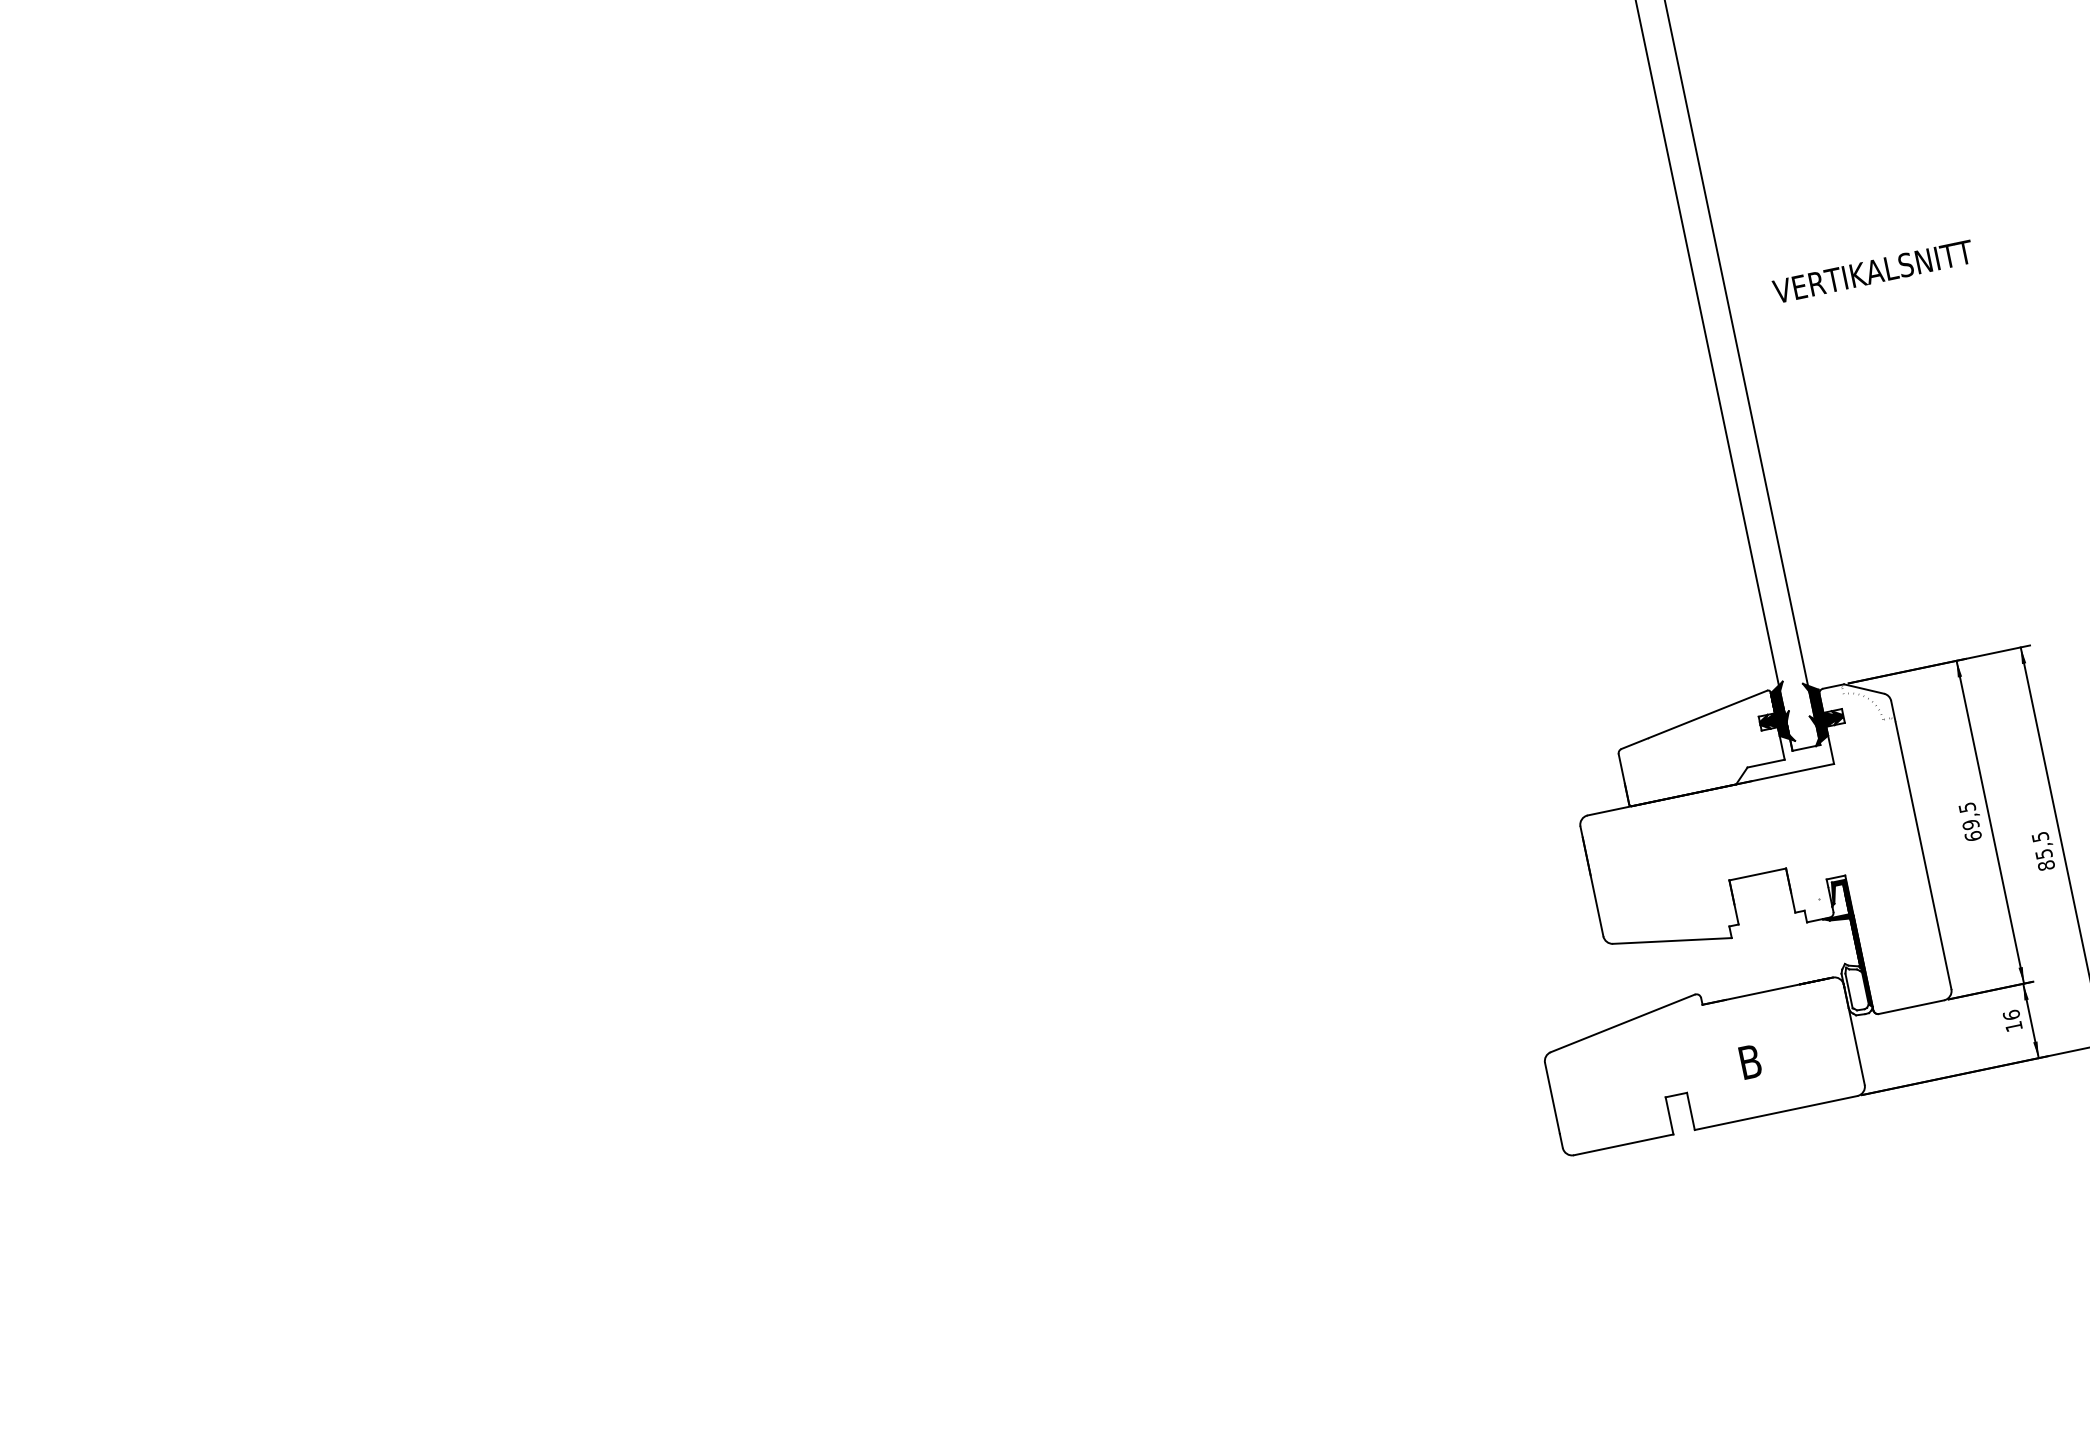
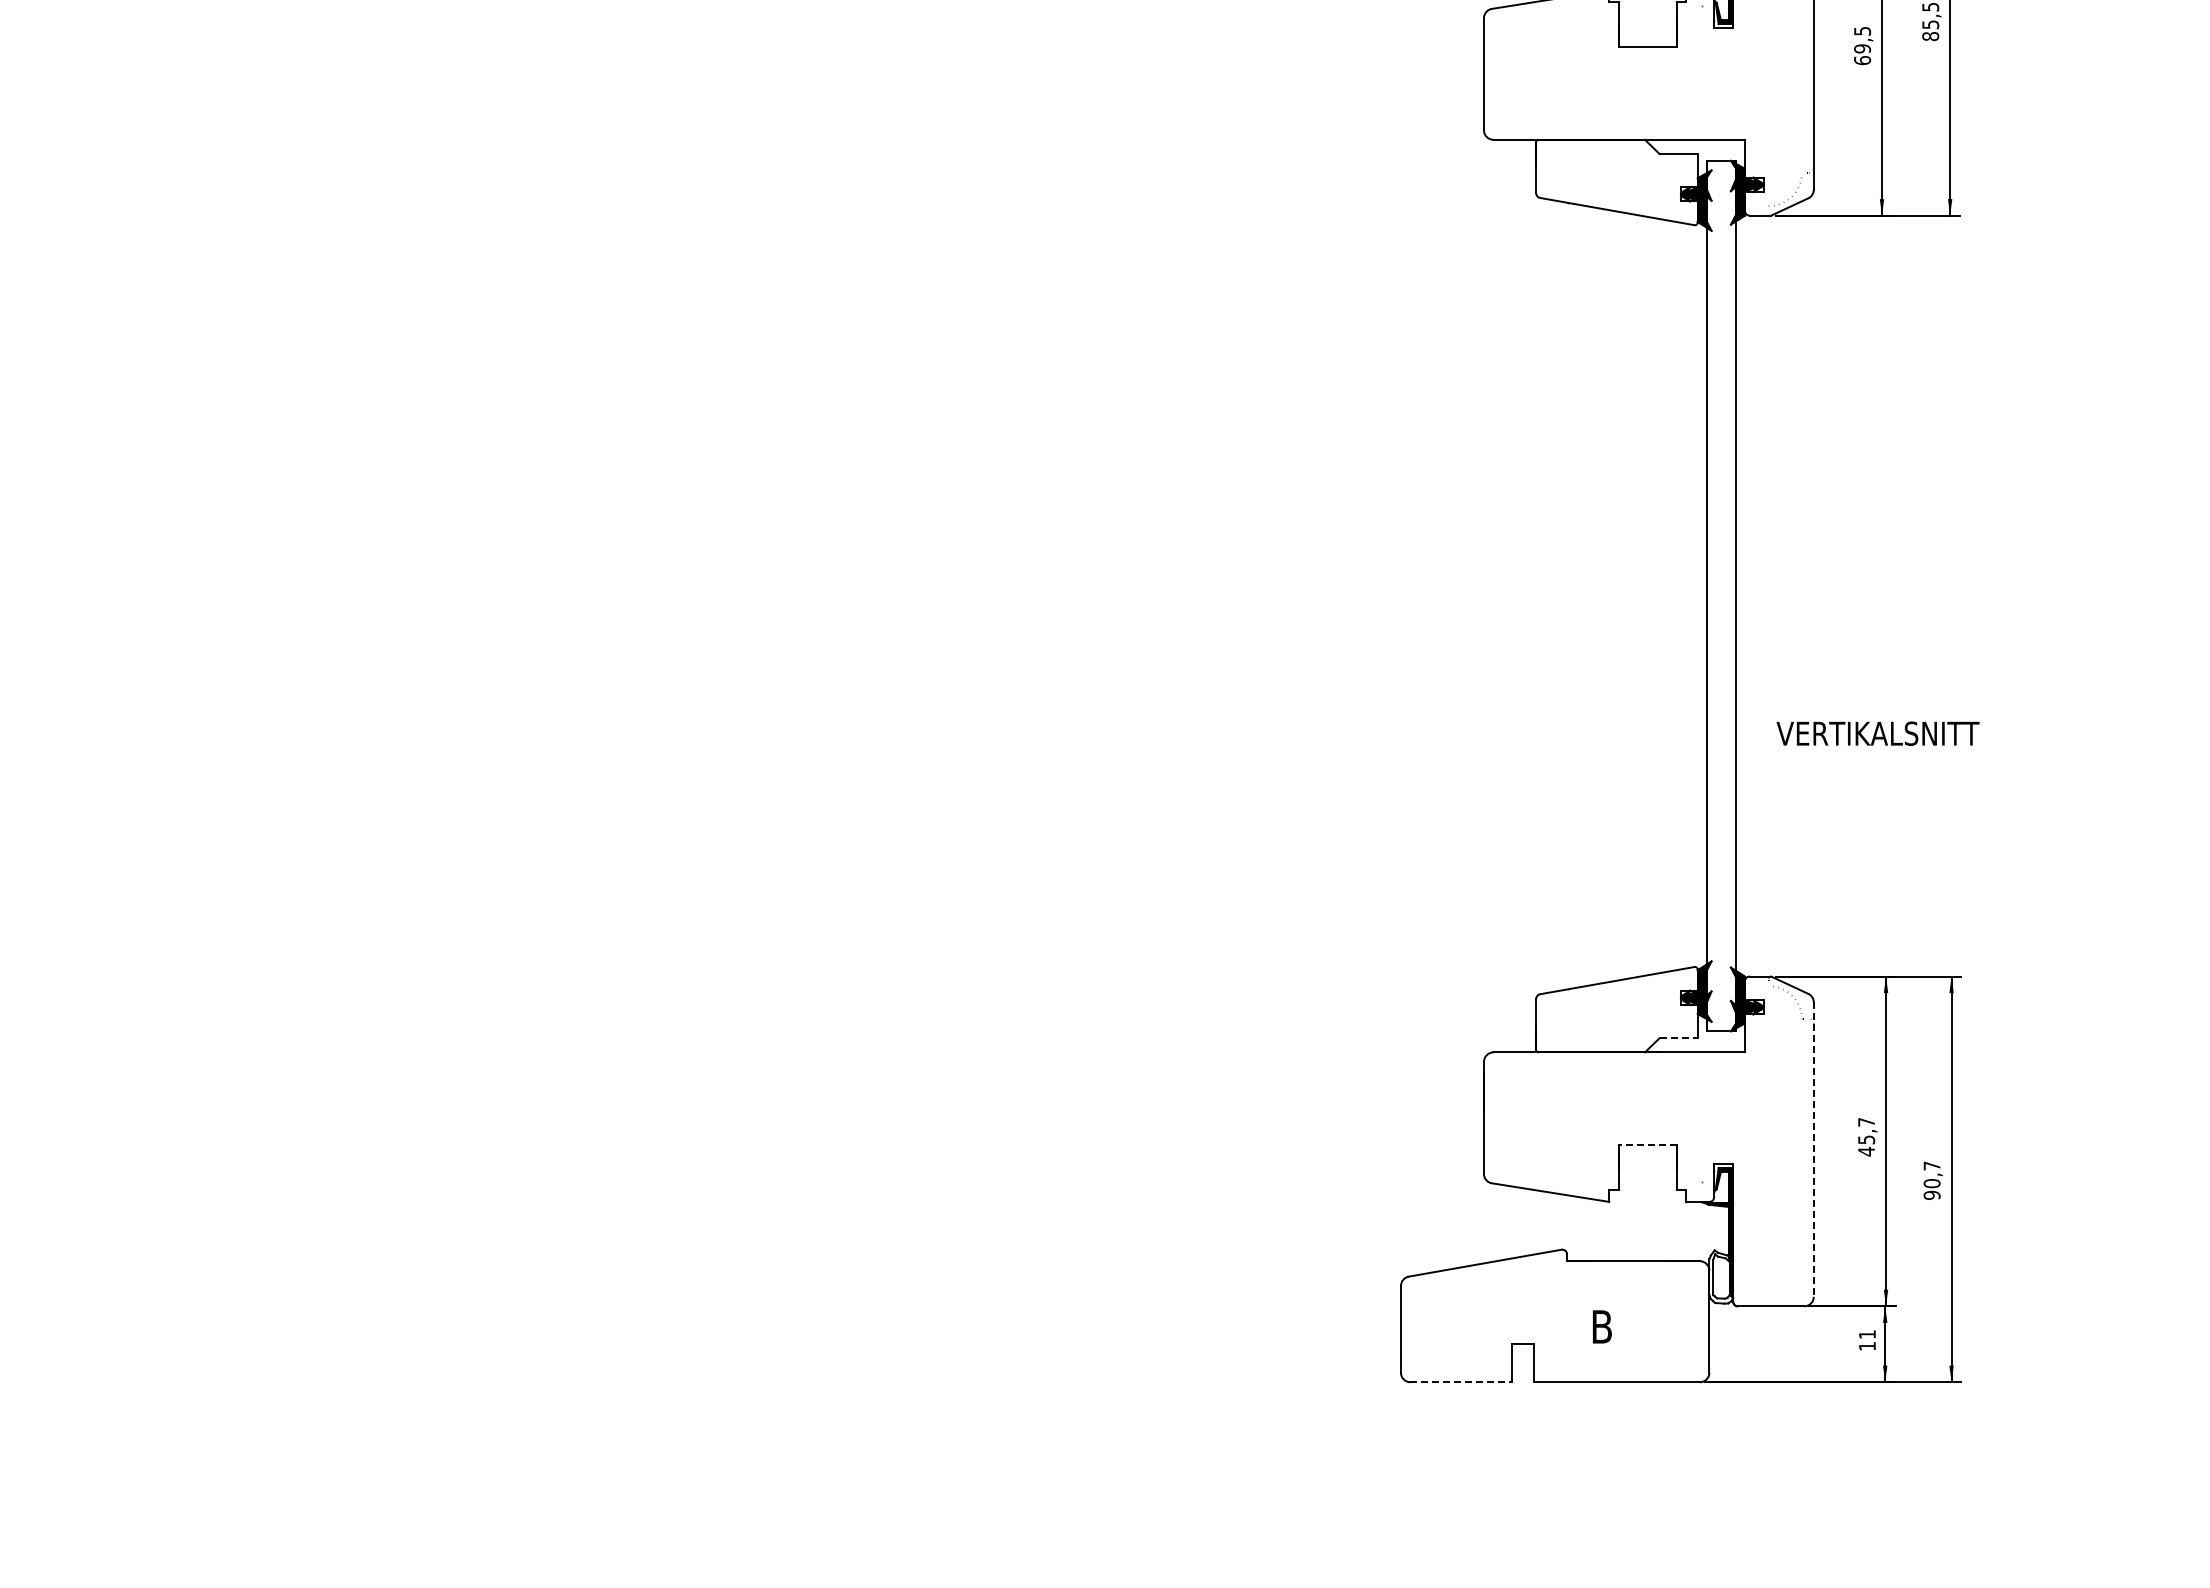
text: (1872, 271) -> (1877, 733), moved
line: (1766, 763) -> (1678, 1038), solid -> dashed
text: (1970, 822) -> (1866, 1137), 69,5 -> 45,7
line: (1921, 845) -> (1813, 1150), solid -> dashed
text: (2042, 851) -> (1931, 1180), 85,5 -> 90,7
line: (1757, 874) -> (1647, 1144), solid -> dashed
text: (2010, 1015) -> (1866, 1334), 16 -> 11
line: (1624, 1145) -> (1461, 1382), solid -> dashed

